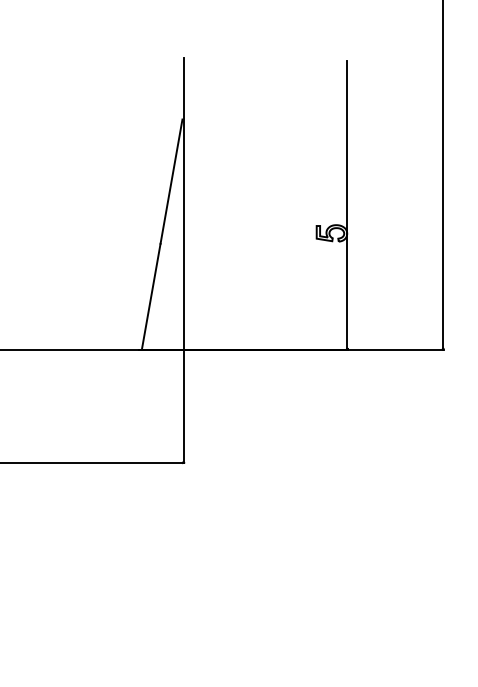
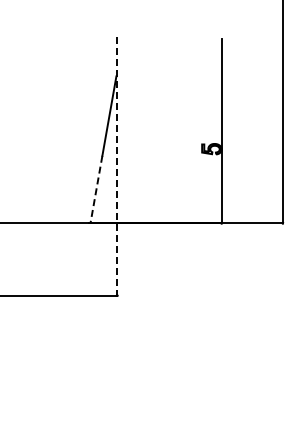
line: (184, 262) -> (117, 167), solid -> dashed
line: (151, 298) -> (96, 190), solid -> dashed

